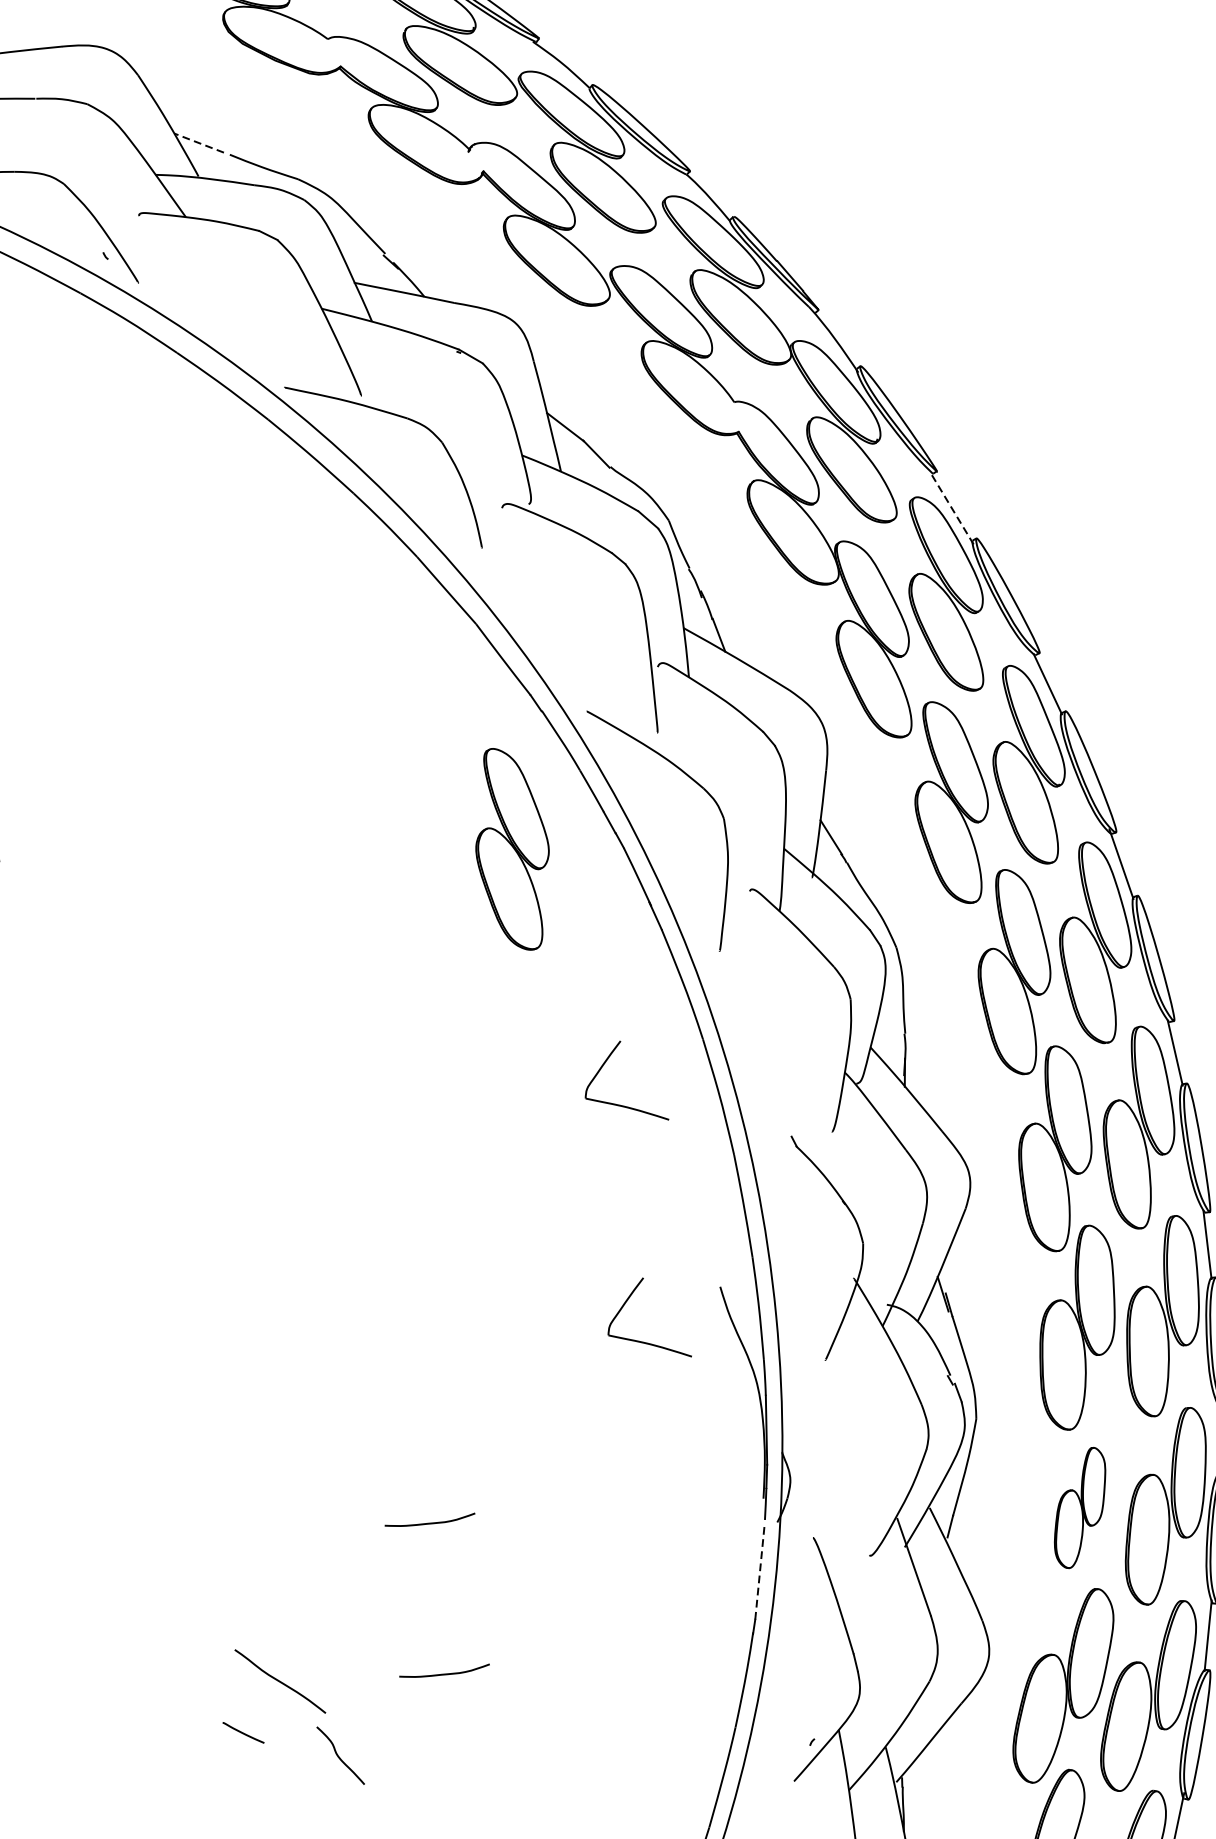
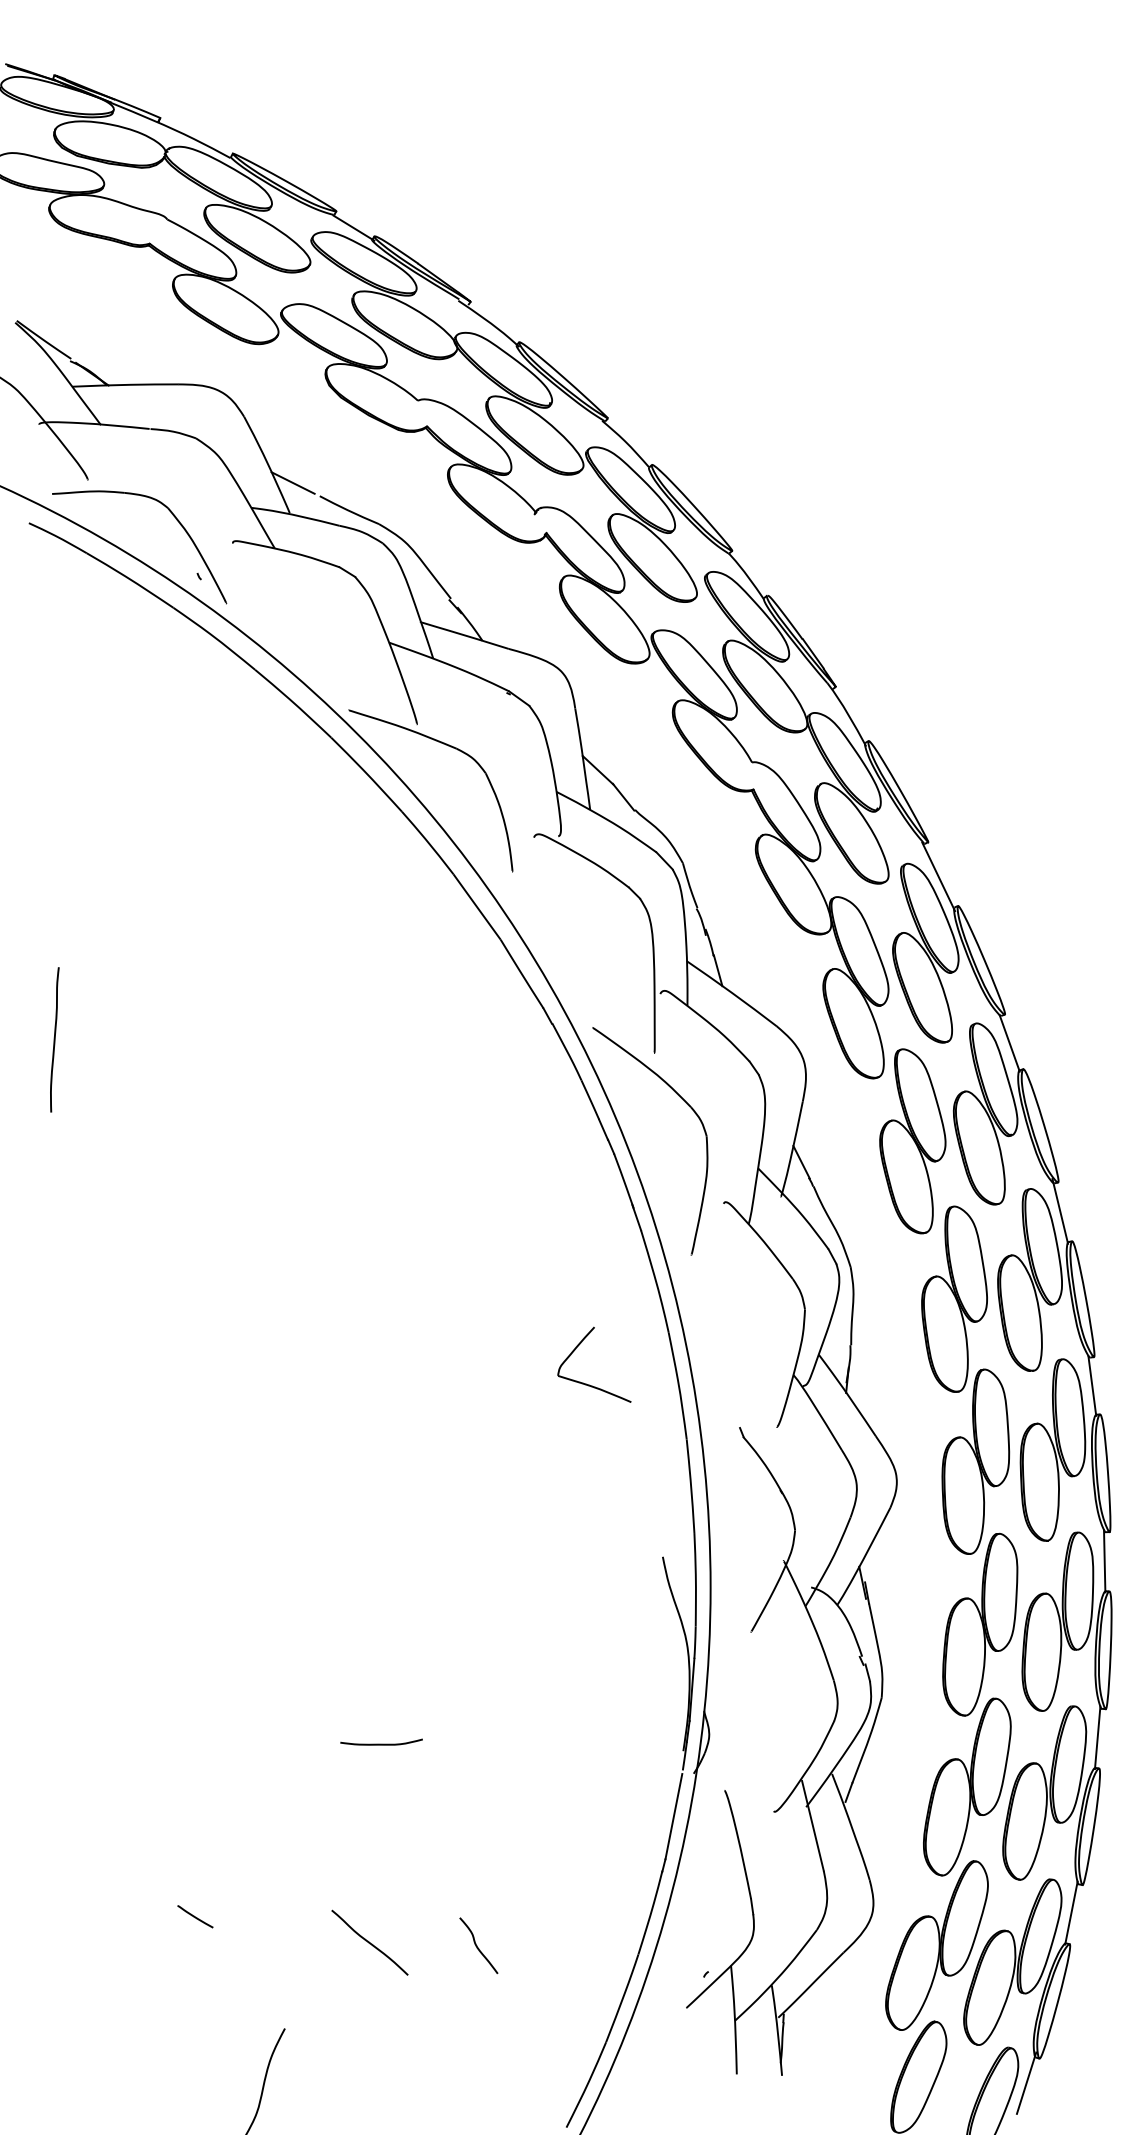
line: (198, 142) -> (292, 482), dashed -> solid
line: (951, 508) -> (938, 876), dashed -> solid
part: (512, 849) -> (513, 1145), removed
part: (640, 1340) -> (586, 1598), removed
part: (1080, 1507) -> (967, 1786), size x1.67
line: (759, 1571) -> (673, 1816), dashed -> solid
curve: (444, 1673) -> (381, 1880), removed
curve: (279, 1681) -> (369, 1942), moved
curve: (339, 1755) -> (477, 1945), moved

